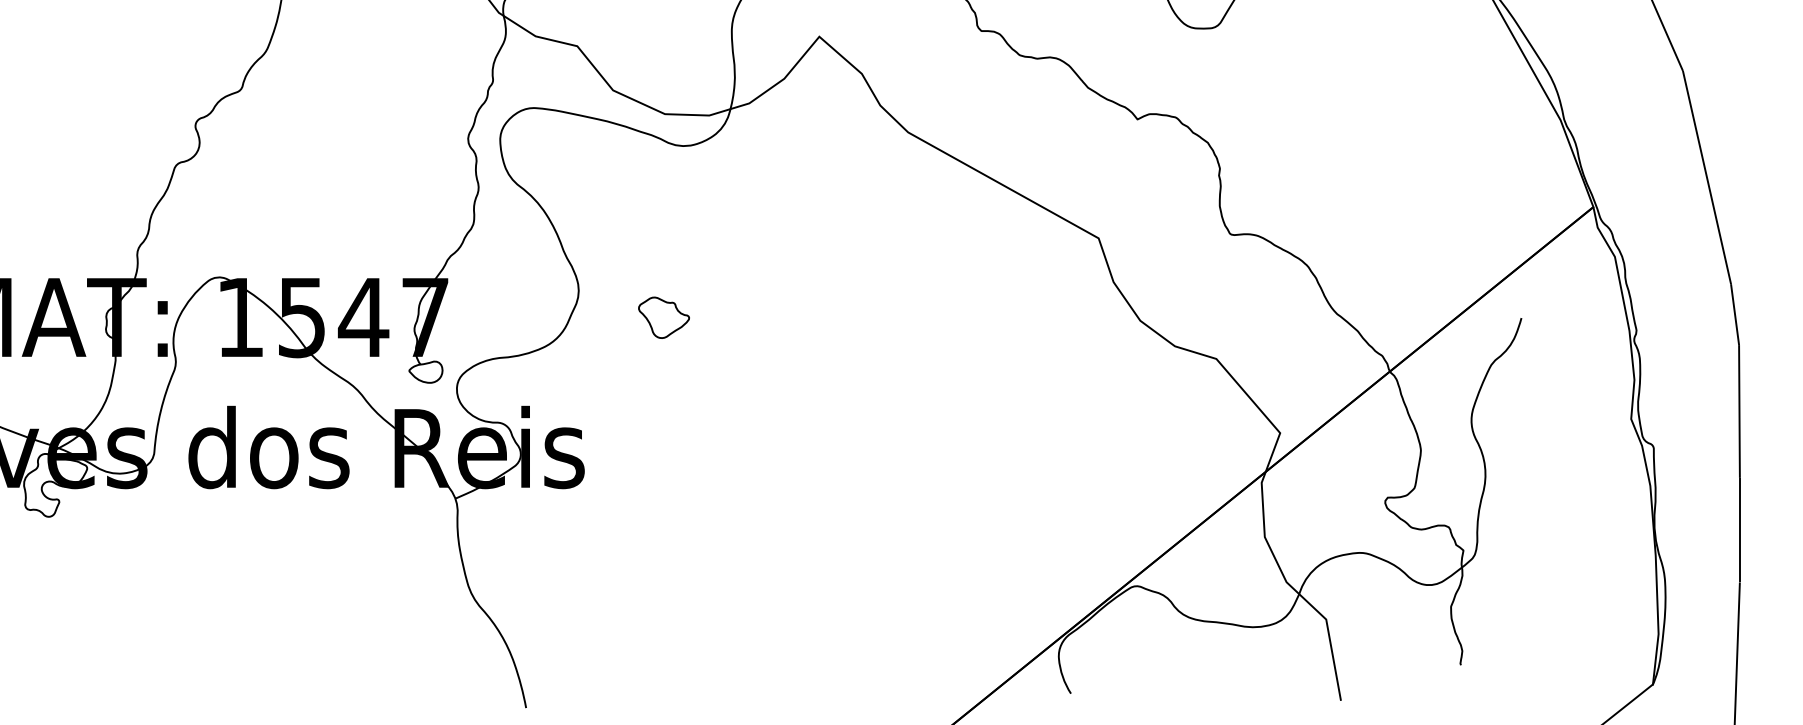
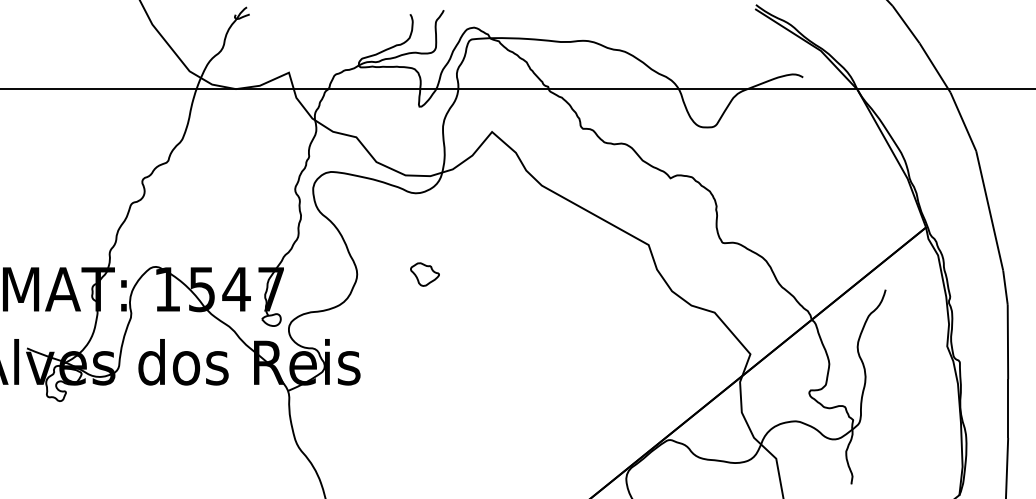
part: (663, 317) -> (424, 274), moved

